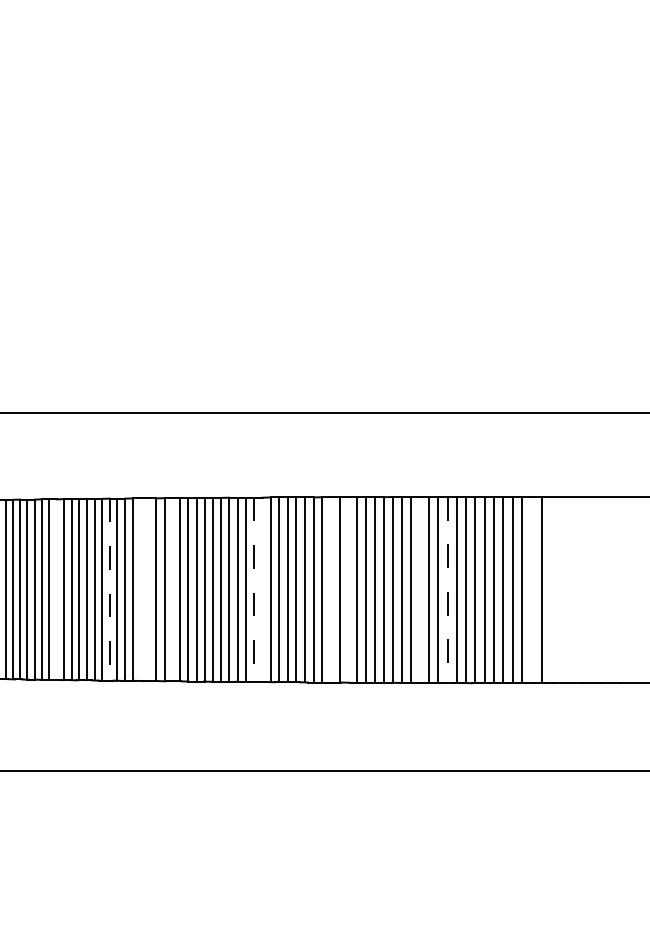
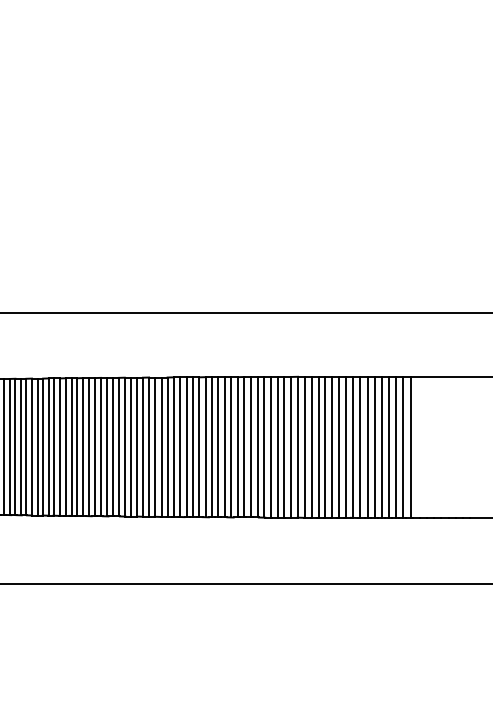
line: (56, 589) -> (42, 446), added
line: (109, 589) -> (83, 446), dashed -> solid
line: (140, 589) -> (106, 446), added
line: (148, 589) -> (112, 446), added
line: (172, 589) -> (130, 446), added
line: (262, 589) -> (199, 446), added
line: (331, 589) -> (251, 446), added
line: (348, 589) -> (264, 446), added
line: (420, 589) -> (318, 446), added
line: (531, 589) -> (403, 446), added
line: (254, 590) -> (193, 447), dashed -> solid
line: (447, 590) -> (339, 447), dashed -> solid

